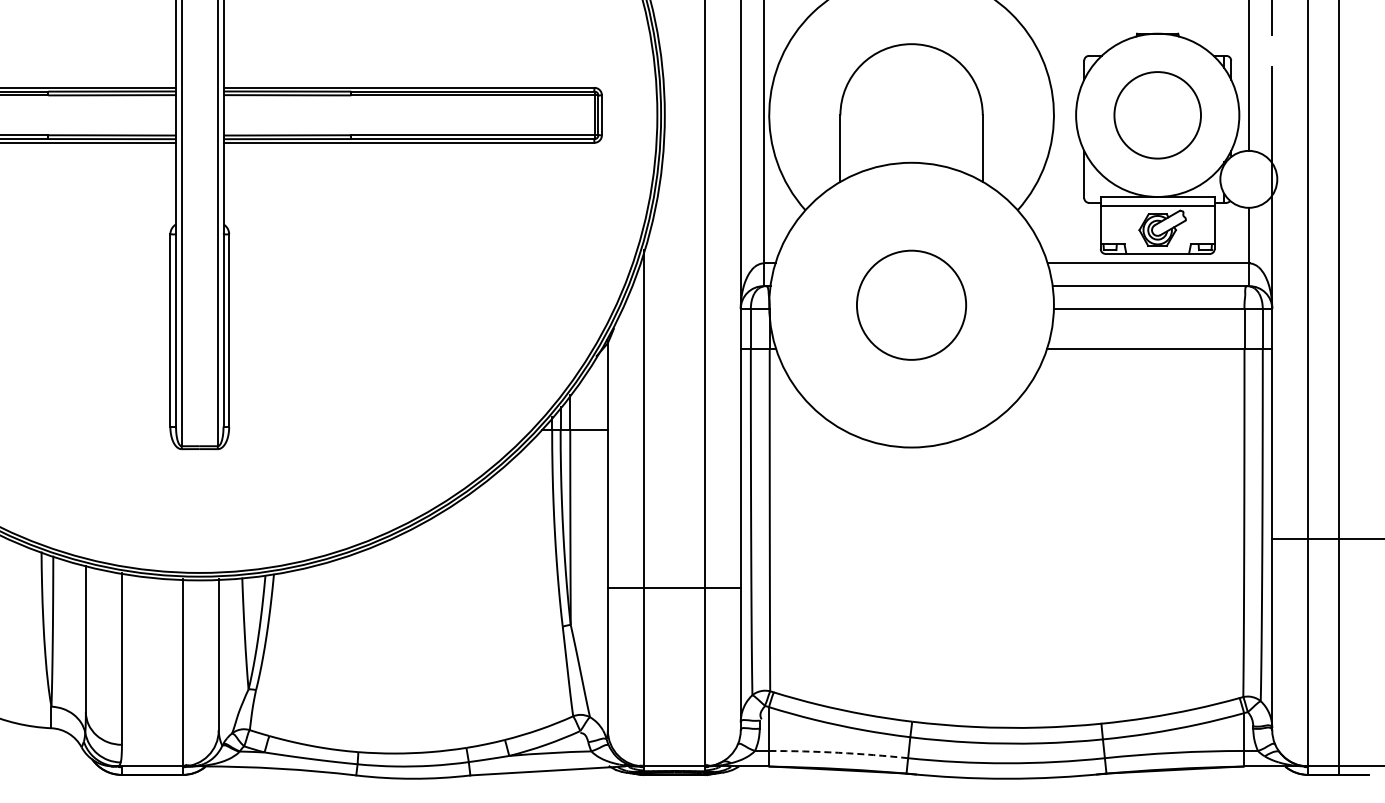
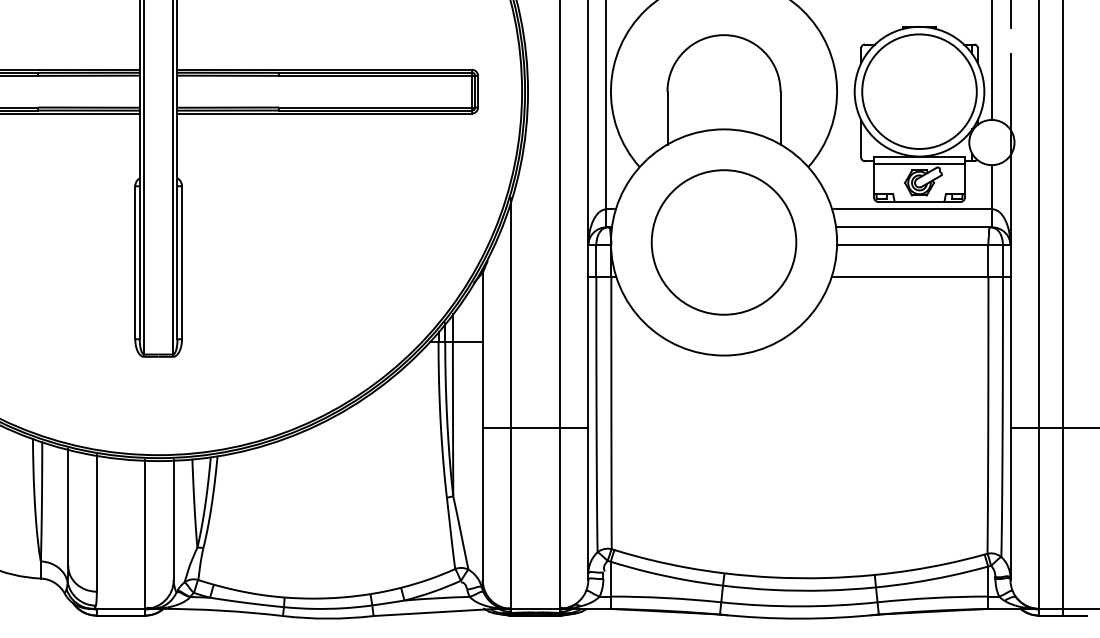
circle: (1157, 115) -> (919, 91), size x1.67
circle: (911, 305) -> (723, 242), size x1.67
line: (673, 587) -> (534, 427), moved
arc: (838, 752) -> (665, 597), dashed -> solid

